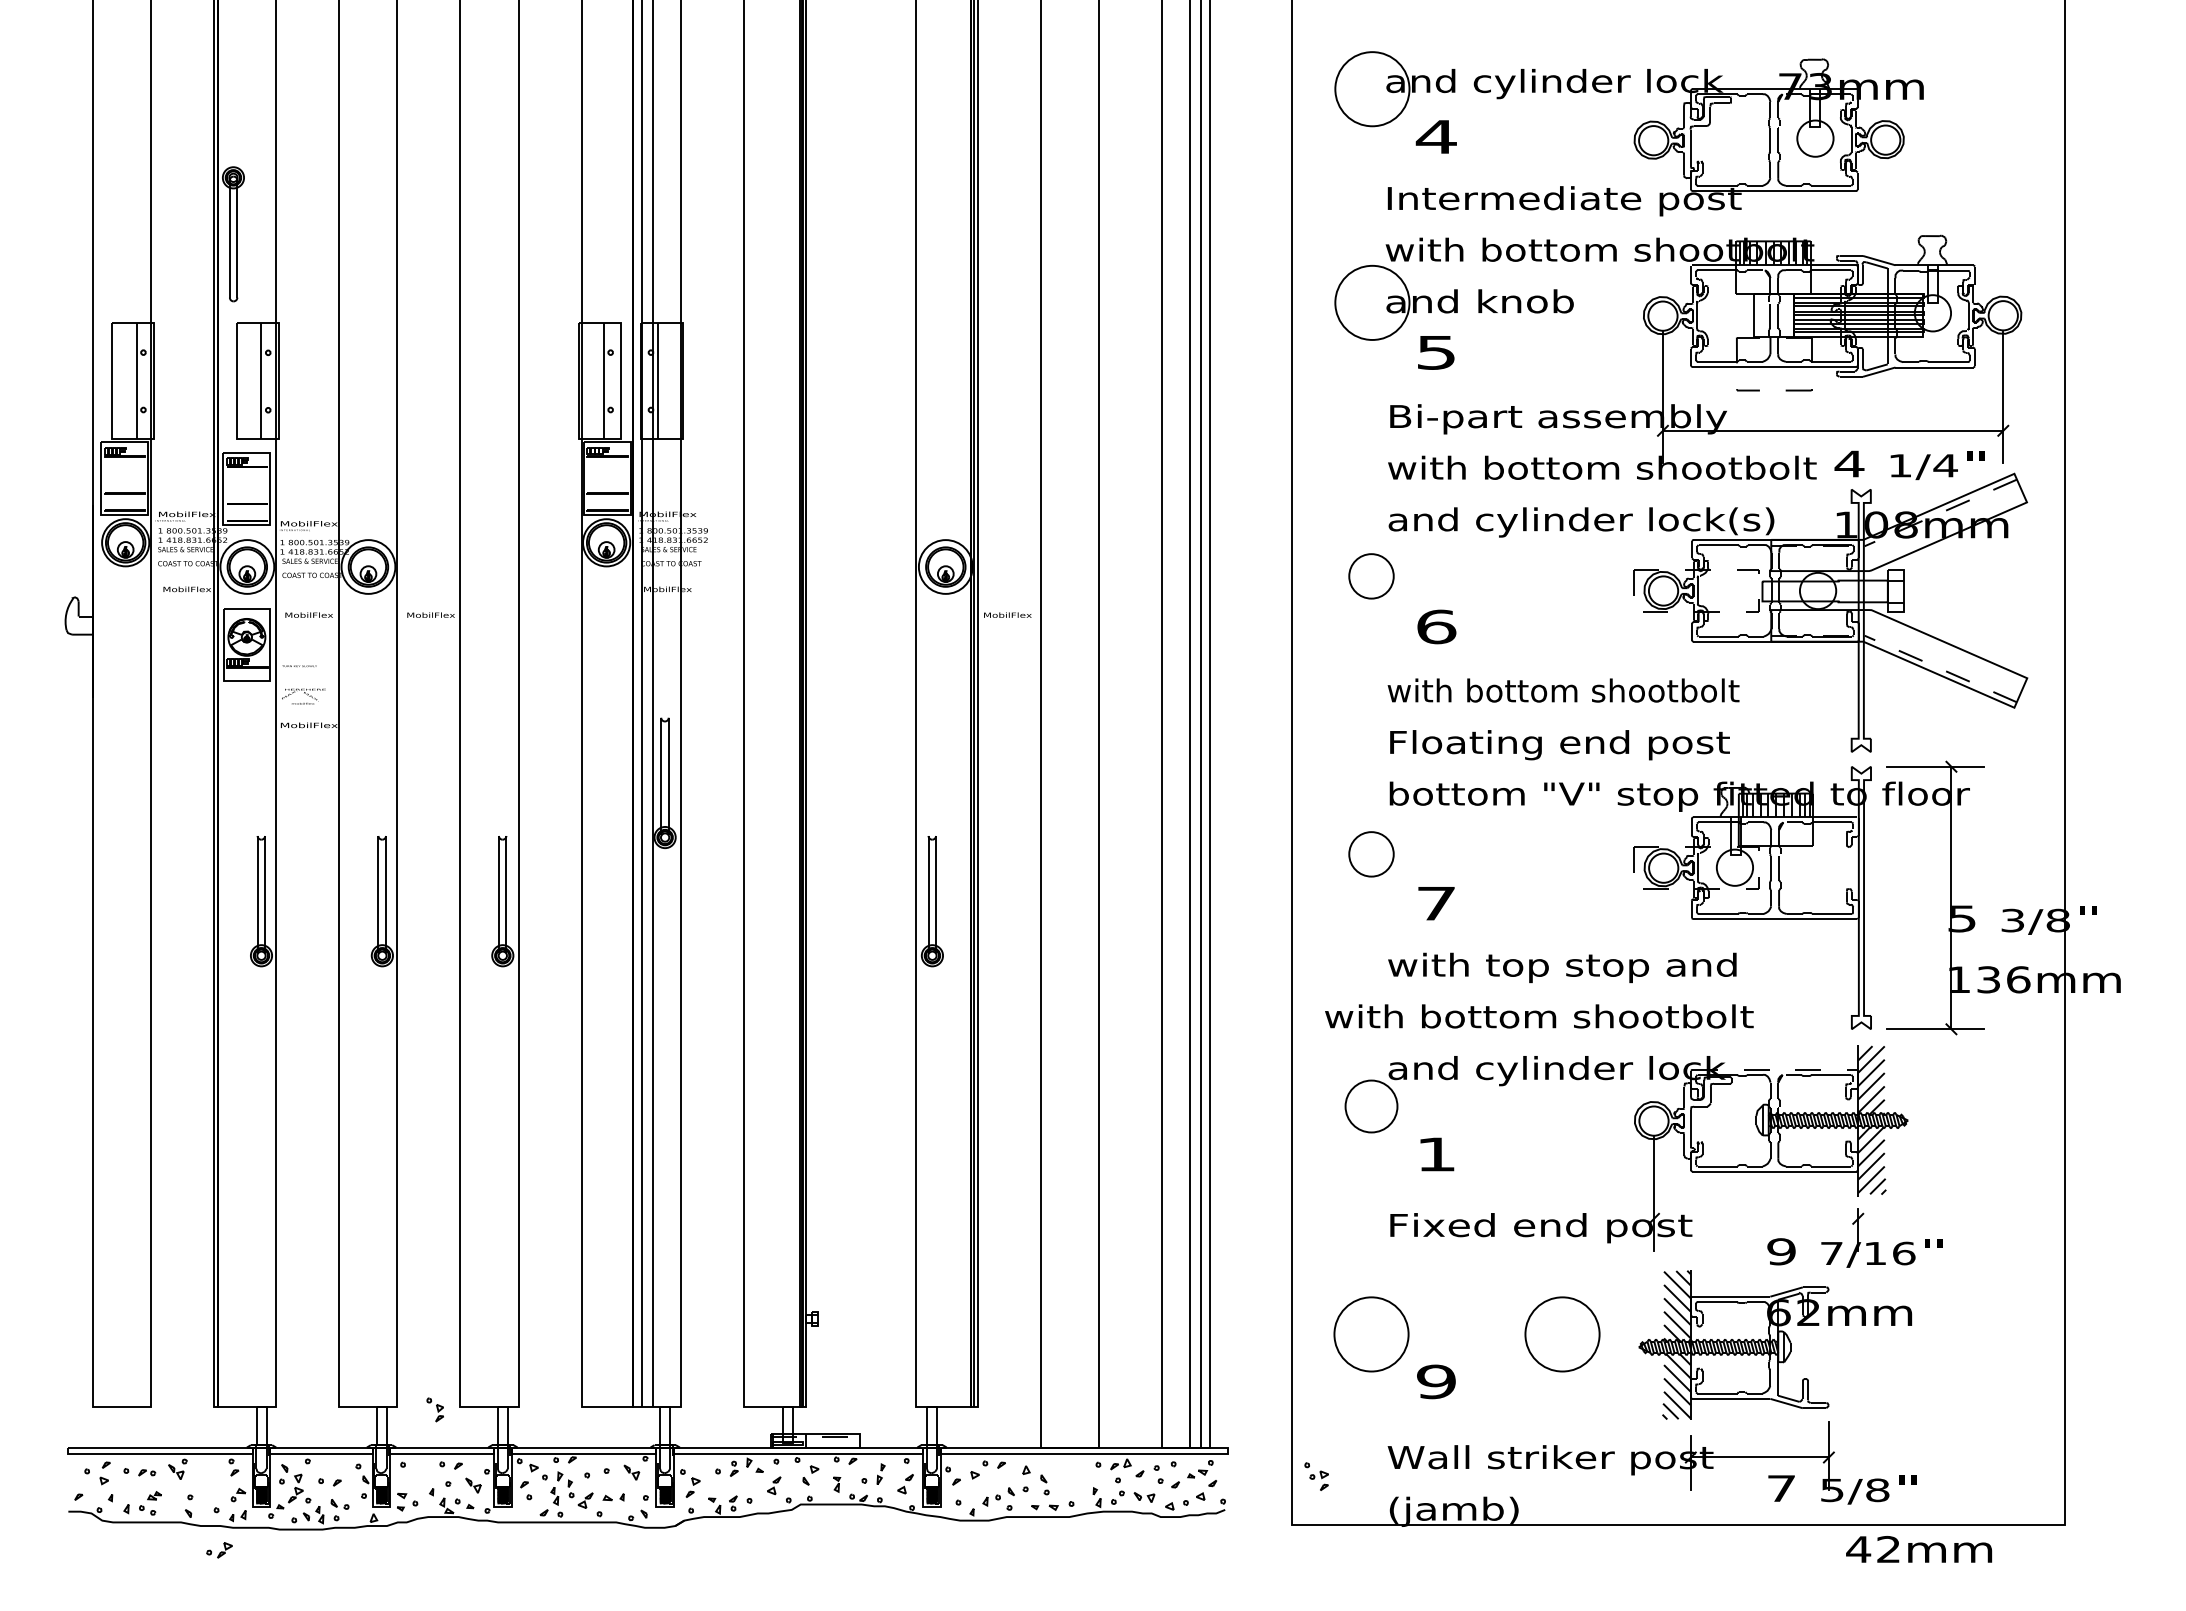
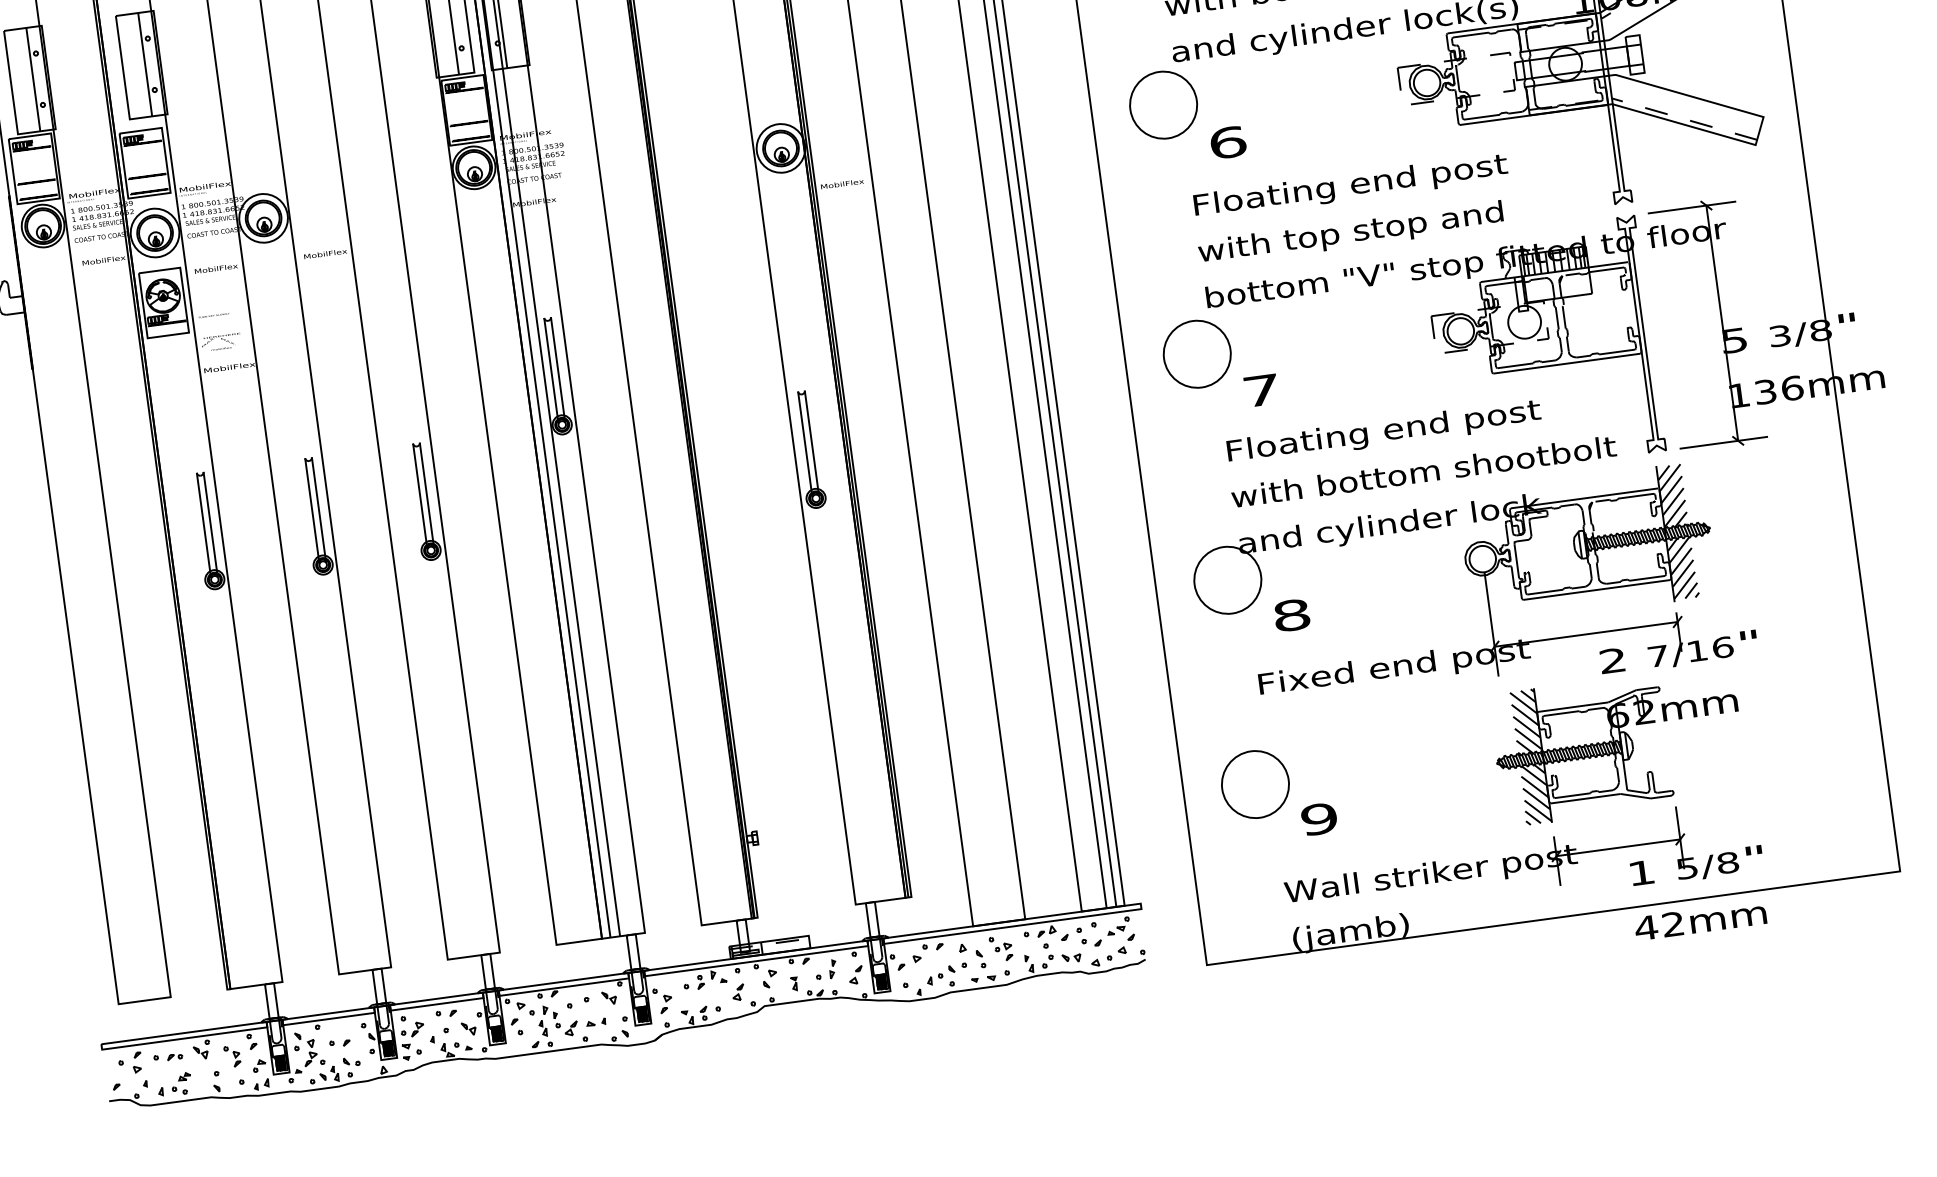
circle: (1371, 576) -> (1163, 105), size x1.67
text: (1563, 693) -> (1349, 186), with bottom shootbolt -> Floating end post
text: (1558, 745) -> (1351, 234), Floating end post -> with top stop and
circle: (1371, 854) -> (1197, 354), size x1.67
text: (1563, 967) -> (1383, 432), with top stop and -> Floating end post
text: (1539, 1016) -> (1423, 471), moved
line: (1774, 1069) -> (1584, 498), dashed -> solid
circle: (1371, 1106) -> (1227, 580), size x1.43
text: (1436, 1154) -> (1291, 615), 1 -> 8
line: (1756, 1218) -> (1586, 634), added
text: (1781, 1251) -> (1612, 660), 9 -> 2
circle: (1562, 1334) -> (1426, 761), removed
part: (434, 1409) -> (231, 1056), moved
part: (1316, 1476) -> (1001, 948), moved
text: (1781, 1488) -> (1641, 872), 7 -> 1
text: (1919, 1549) -> (1700, 920), moved
part: (219, 1550) -> (412, 1029), moved

